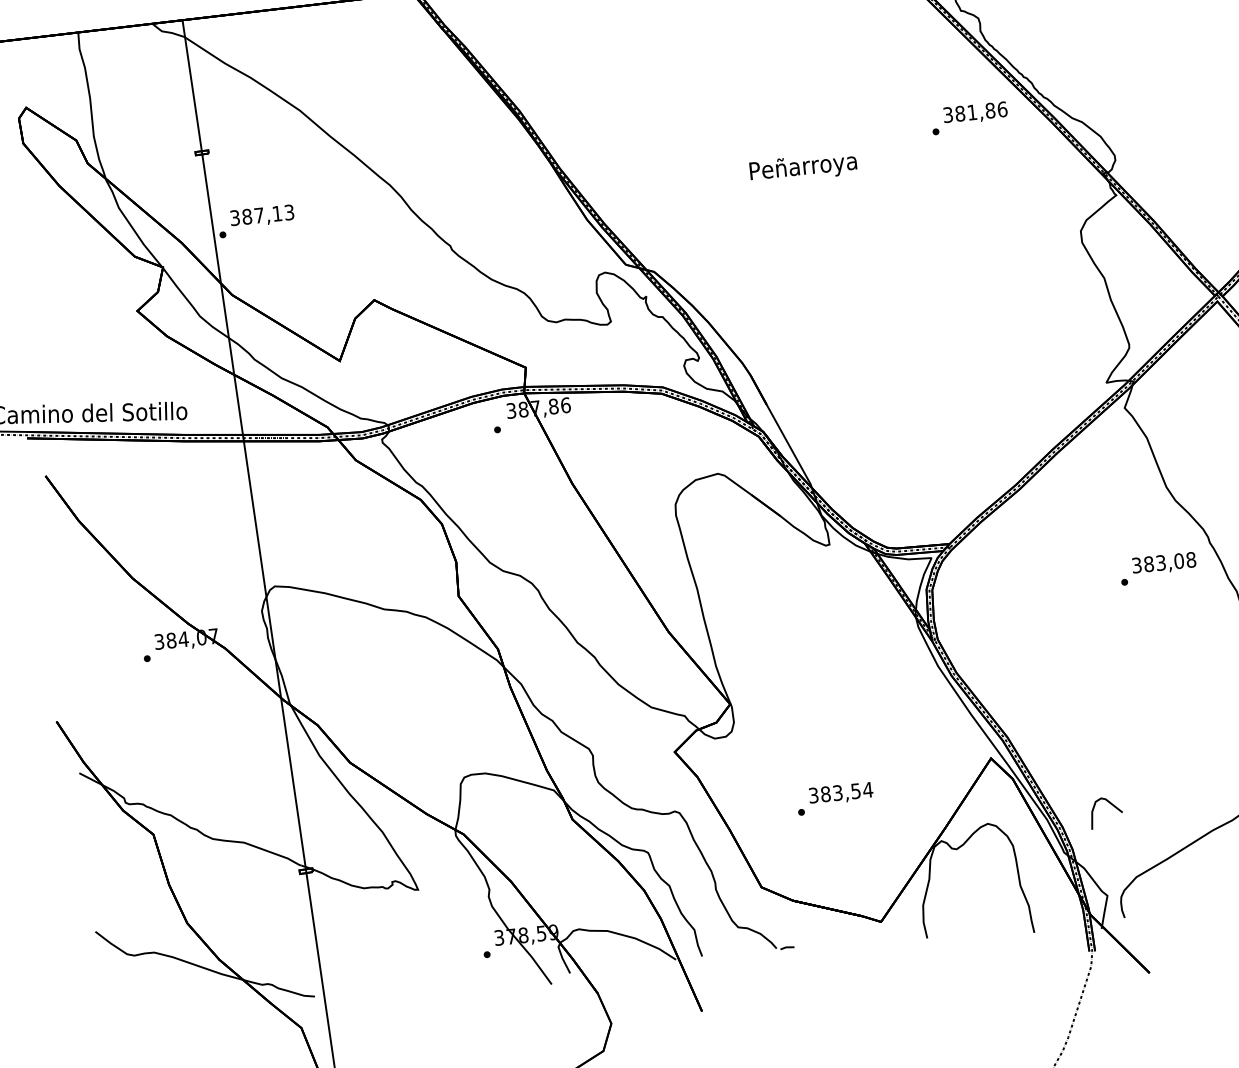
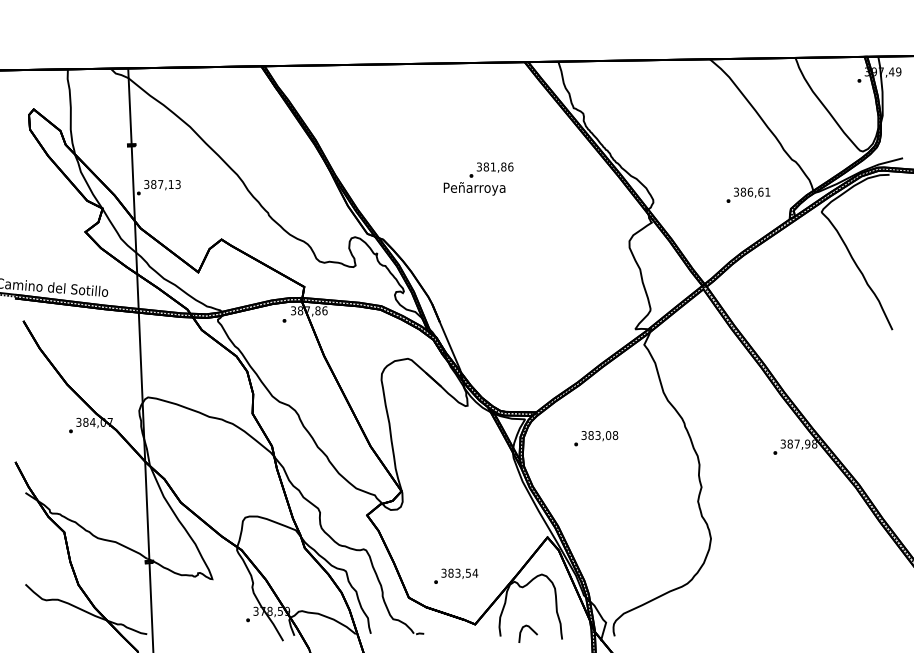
text: (969, 117) -> (491, 169), moved
text: (1158, 568) -> (596, 438), moved
text: (835, 797) -> (456, 575), moved
curve: (1109, 804) -> (530, 629), moved

